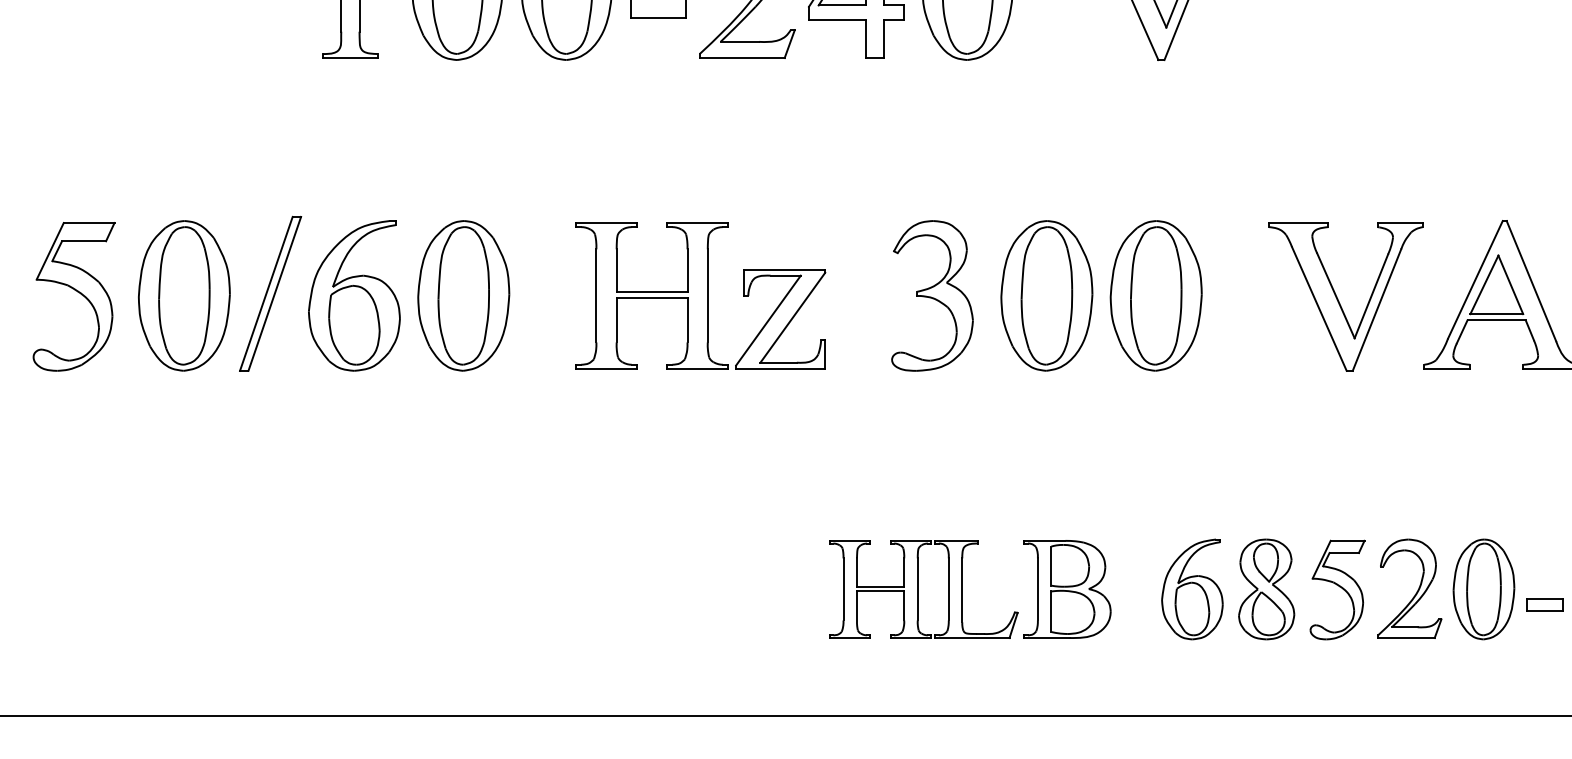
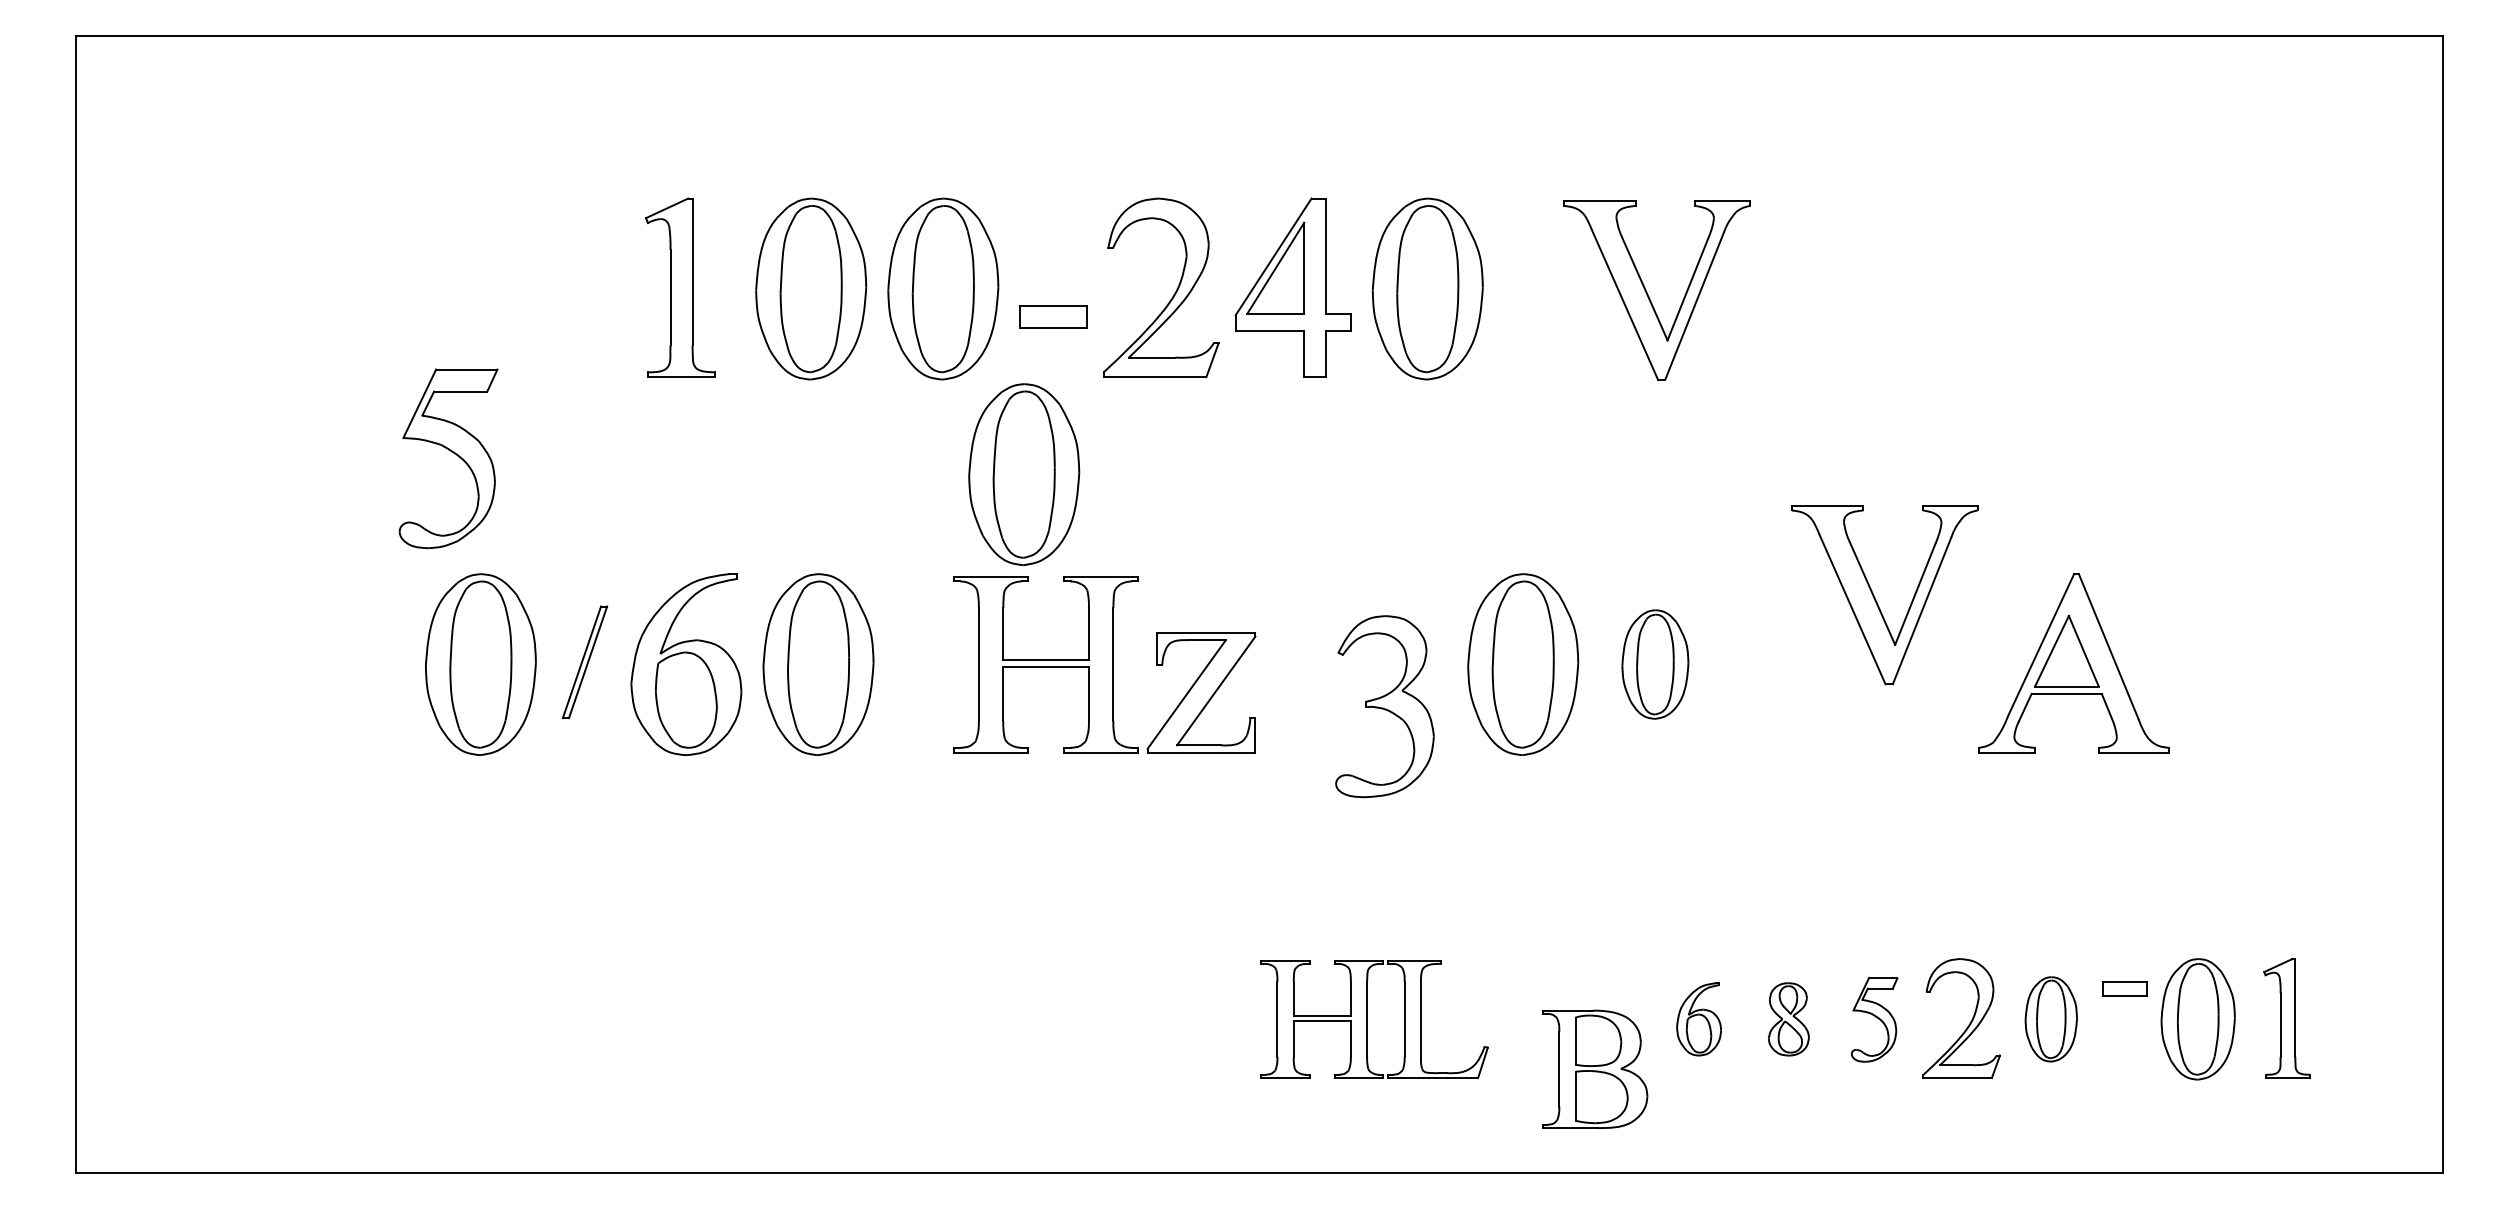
part: (634, 138) -> (1024, 474), added
part: (76, 291) -> (451, 452), moved
part: (270, 294) -> (584, 662), size x0.6
part: (932, 295) -> (1384, 706), moved
part: (1156, 295) -> (1655, 664), size x0.6
part: (1339, 300) -> (1876, 599), moved
part: (1067, 588) -> (1595, 1068), moved
part: (1191, 589) -> (1698, 1019), size x0.6
part: (1266, 589) -> (1788, 1019), size x0.6
part: (1337, 589) -> (1874, 1019), size x0.7
part: (1483, 589) -> (2050, 1019), size x0.7
part: (1544, 604) -> (2124, 988), moved

